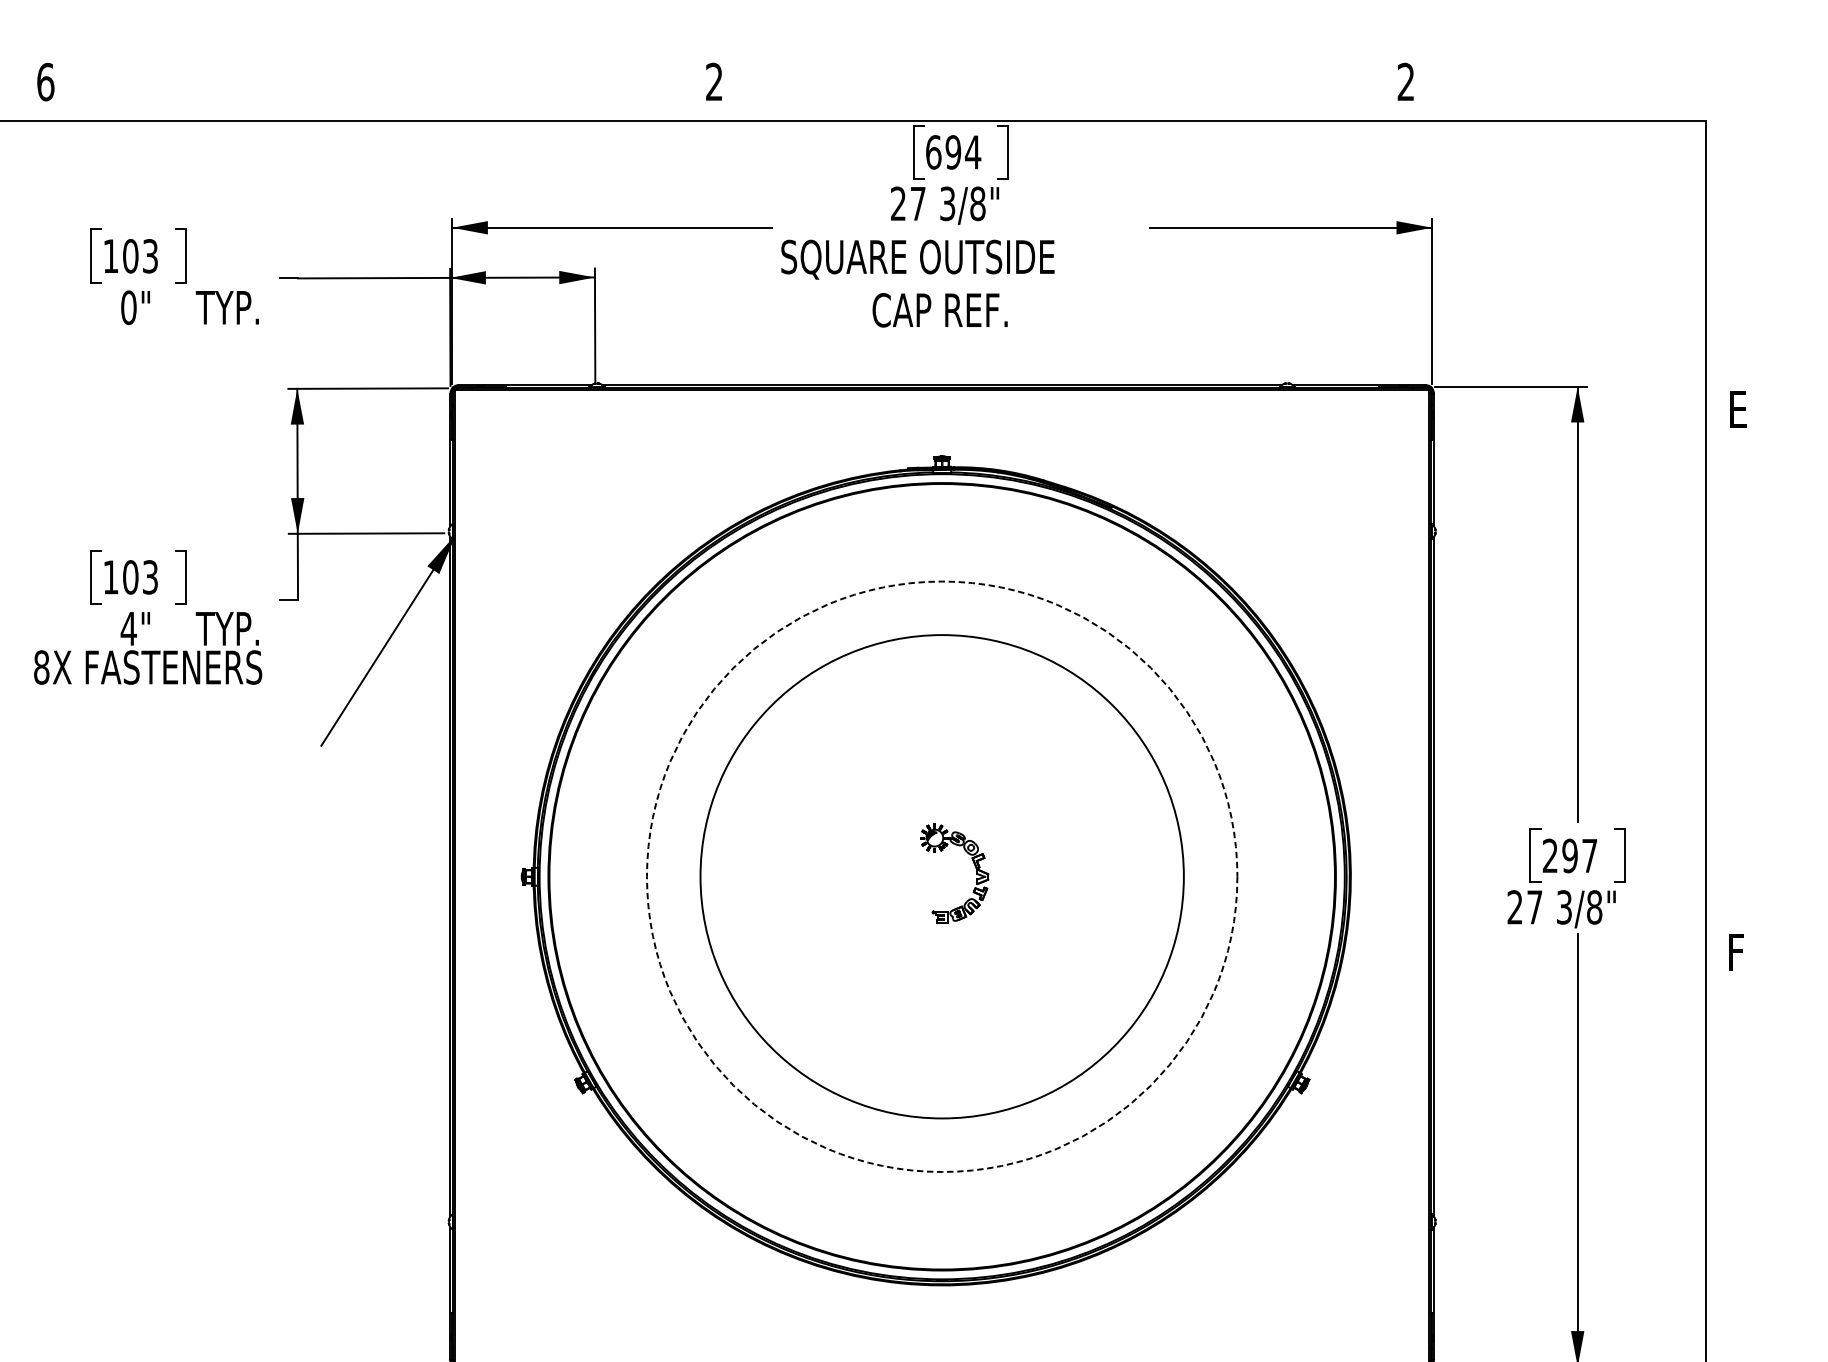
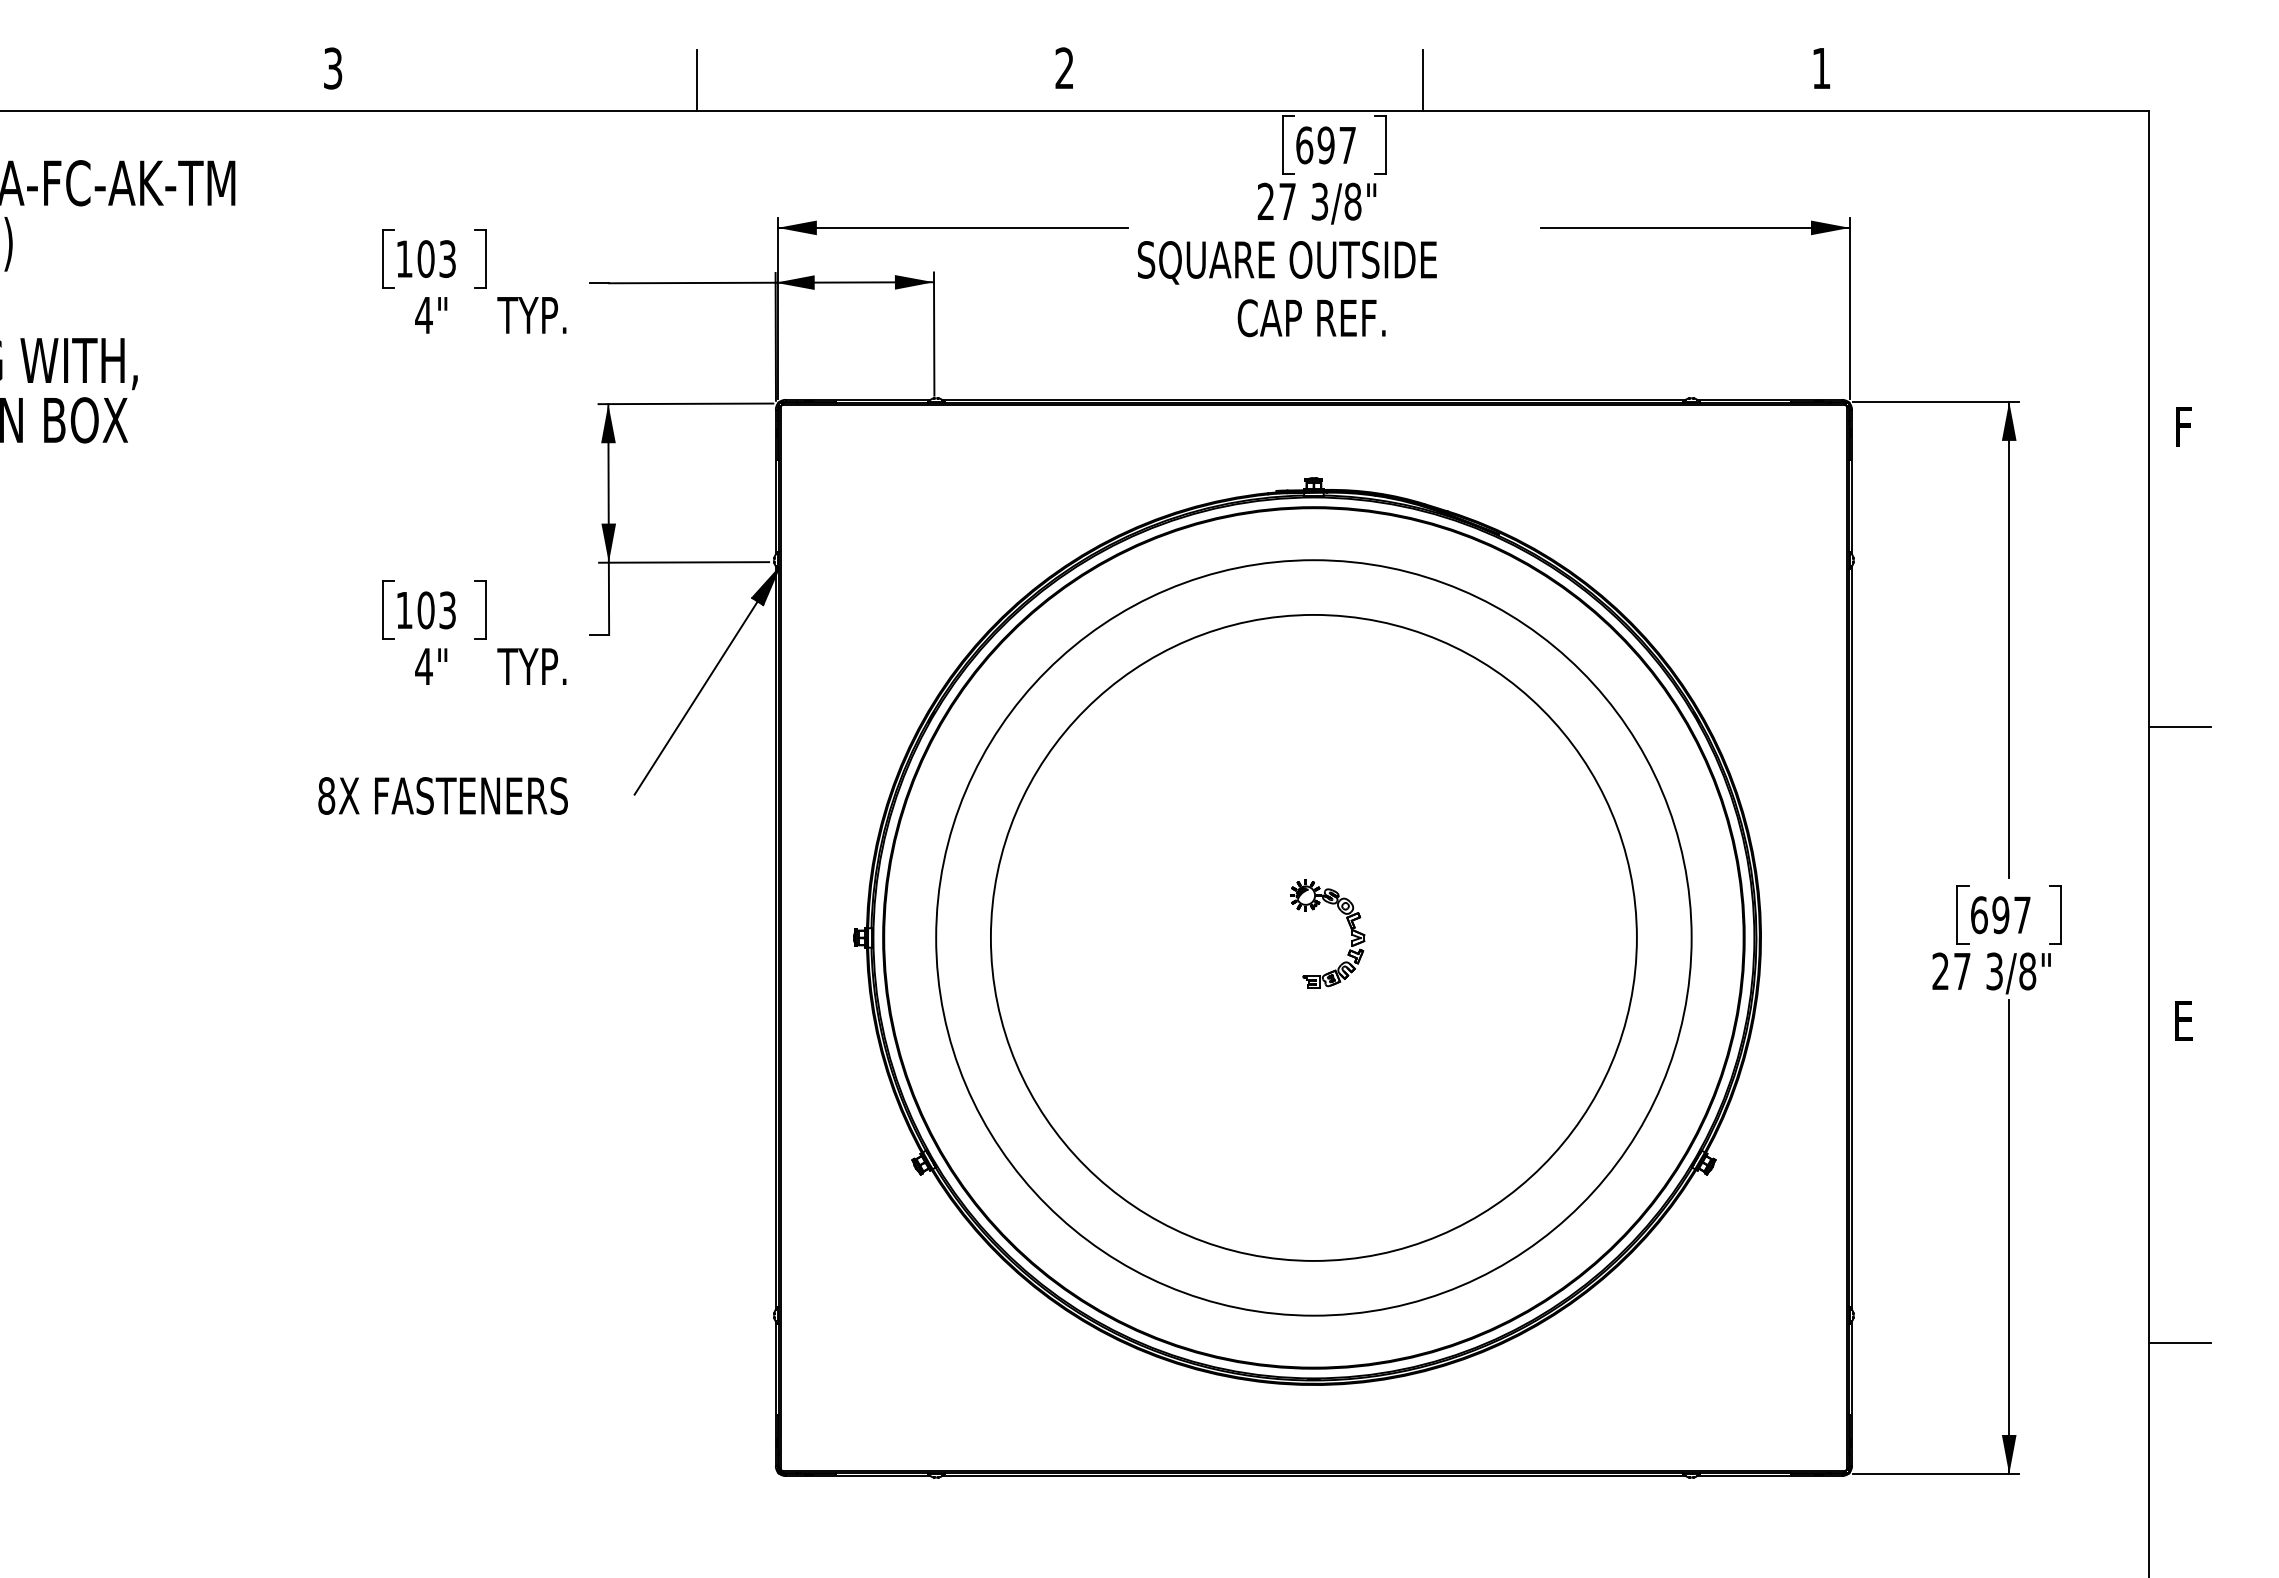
text: (1406, 81) -> (1821, 67), 2 -> 1
text: (45, 82) -> (332, 68), 6 -> 3
line: (378, 93) -> (697, 80), added
line: (1042, 93) -> (1423, 80), added
text: (972, 152) -> (1347, 145), 694 -> 697
text: (128, 307) -> (423, 315), 0" -> 4"
text: (1739, 409) -> (2186, 426), E -> F
part: (147, 667) -> (442, 795), moved
line: (1733, 684) -> (2179, 727), added
text: (1550, 856) -> (1979, 915), 297 -> 697
circle: (941, 876) -> (1313, 937), dashed -> solid
circle: (941, 876) -> (1313, 937), size x1.43
text: (1738, 952) -> (2185, 1020), F -> E
line: (1733, 1246) -> (2179, 1342), added

